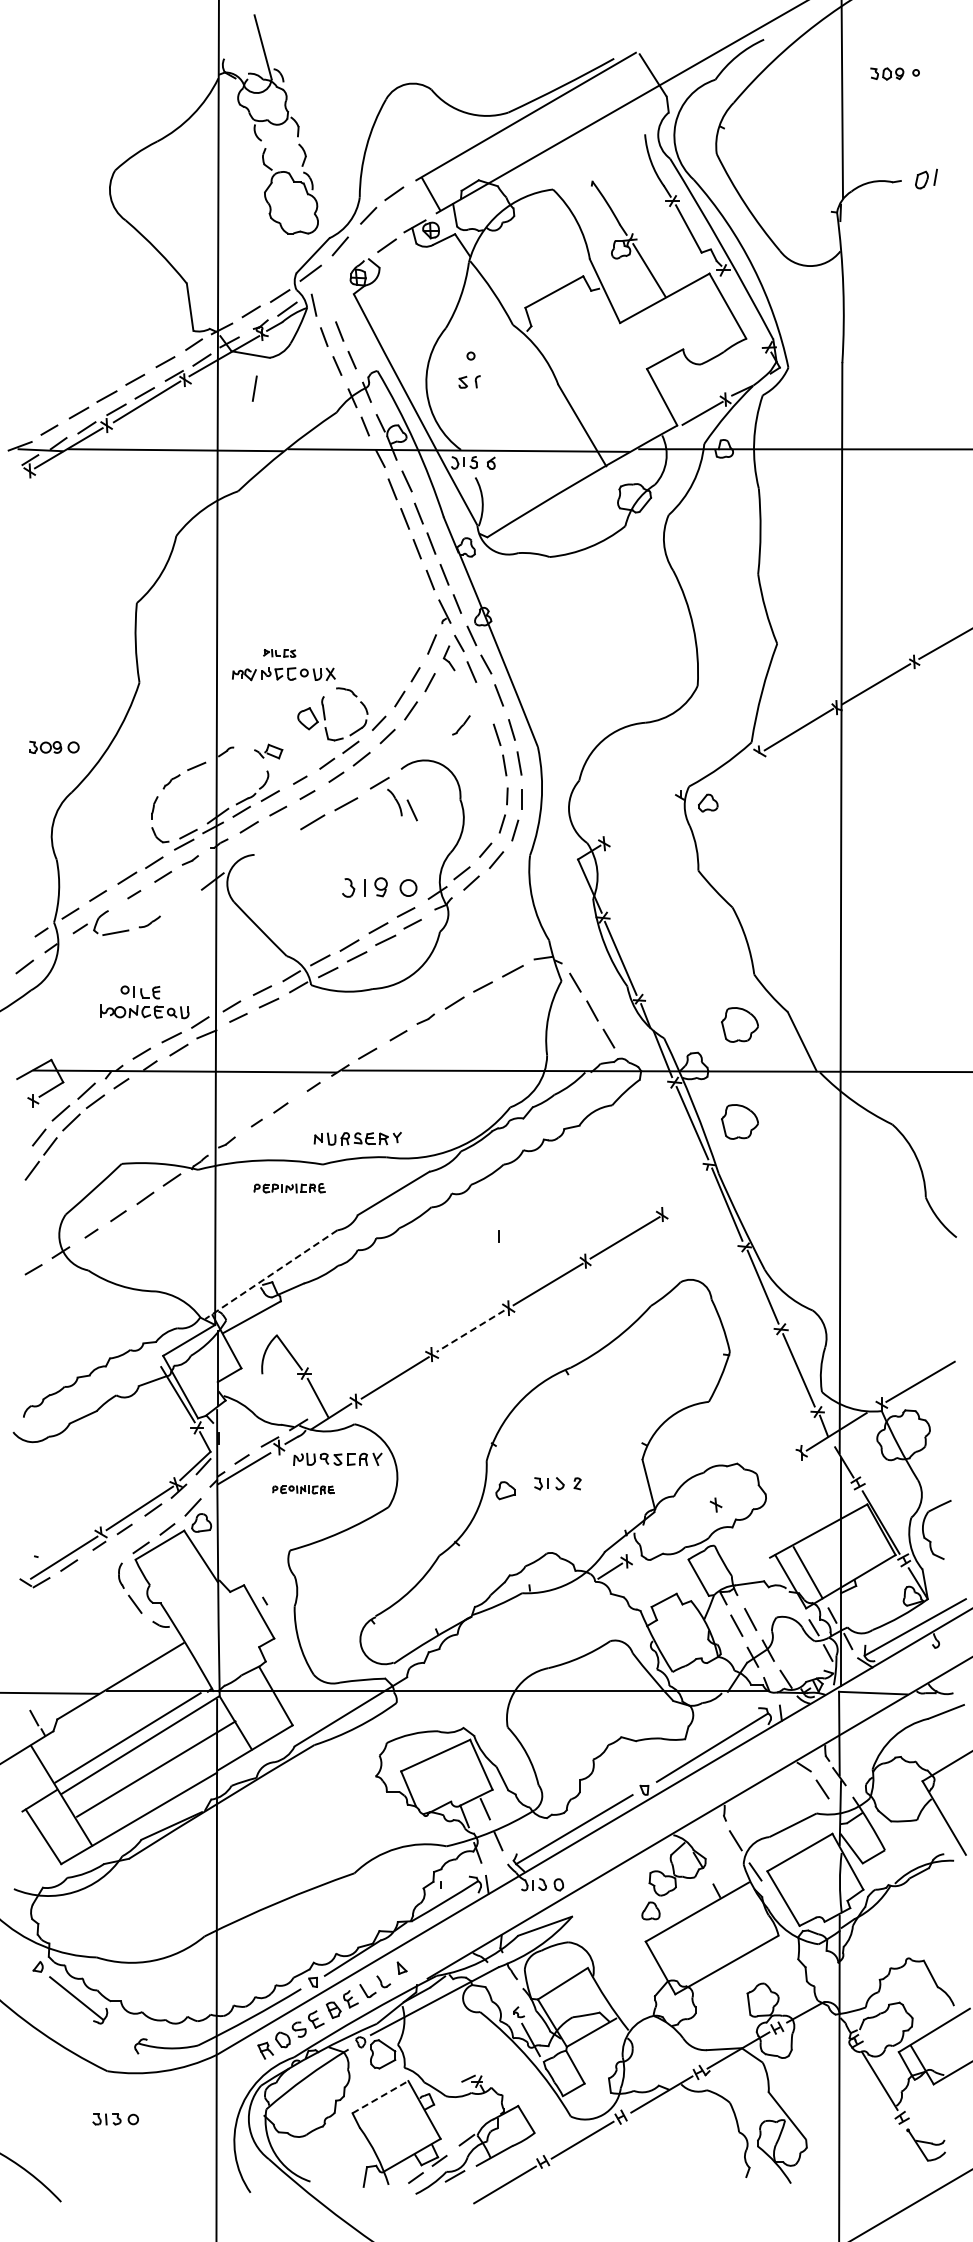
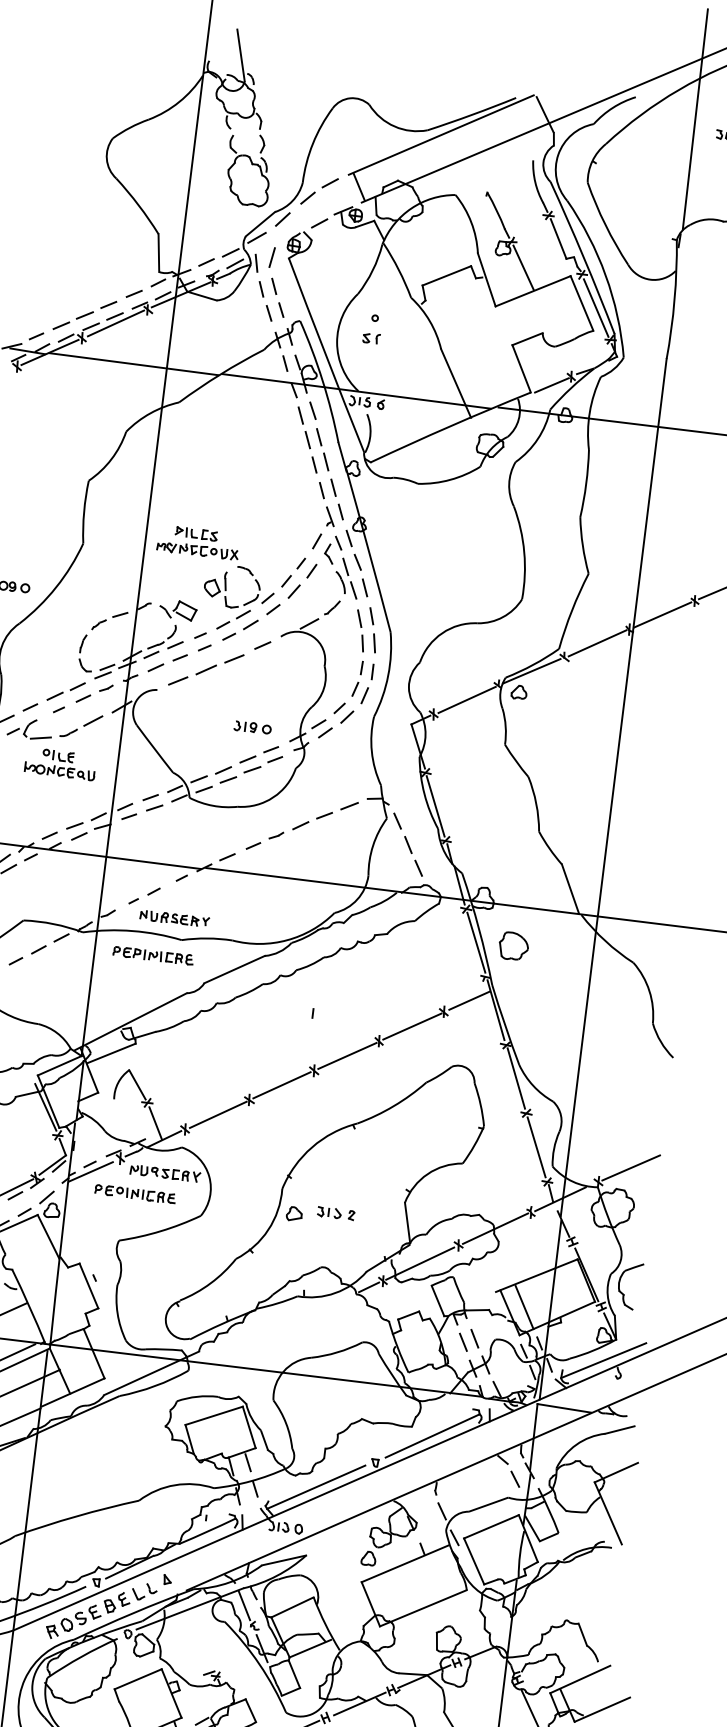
line: (746, 309) -> (596, 307), added
line: (254, 388) -> (271, 257), moved
part: (279, 653) -> (196, 533), size x1.67
line: (434, 748) -> (309, 623), added
part: (268, 751) -> (178, 610), size x1.67
line: (720, 774) -> (531, 671), added
part: (402, 805) -> (346, 585), moved
line: (643, 820) -> (466, 700), added
line: (279, 840) -> (178, 681), added
part: (379, 887) -> (252, 727), size x0.62
line: (178, 903) -> (92, 721), added
part: (144, 1002) -> (60, 764), moved
part: (739, 1024) -> (522, 869), removed
part: (357, 1138) -> (174, 918), moved
part: (289, 1188) -> (153, 955), size x1.43
line: (692, 1196) -> (469, 1000), added
line: (271, 1274) -> (130, 1021), dashed -> solid
line: (470, 1331) -> (281, 1085), dashed -> solid
line: (759, 1478) -> (495, 1228), added
part: (303, 1489) -> (135, 1193), size x1.67
line: (670, 1533) -> (420, 1263), added
line: (502, 1988) -> (244, 1605), added
line: (380, 2096) -> (138, 1678), dashed -> solid

